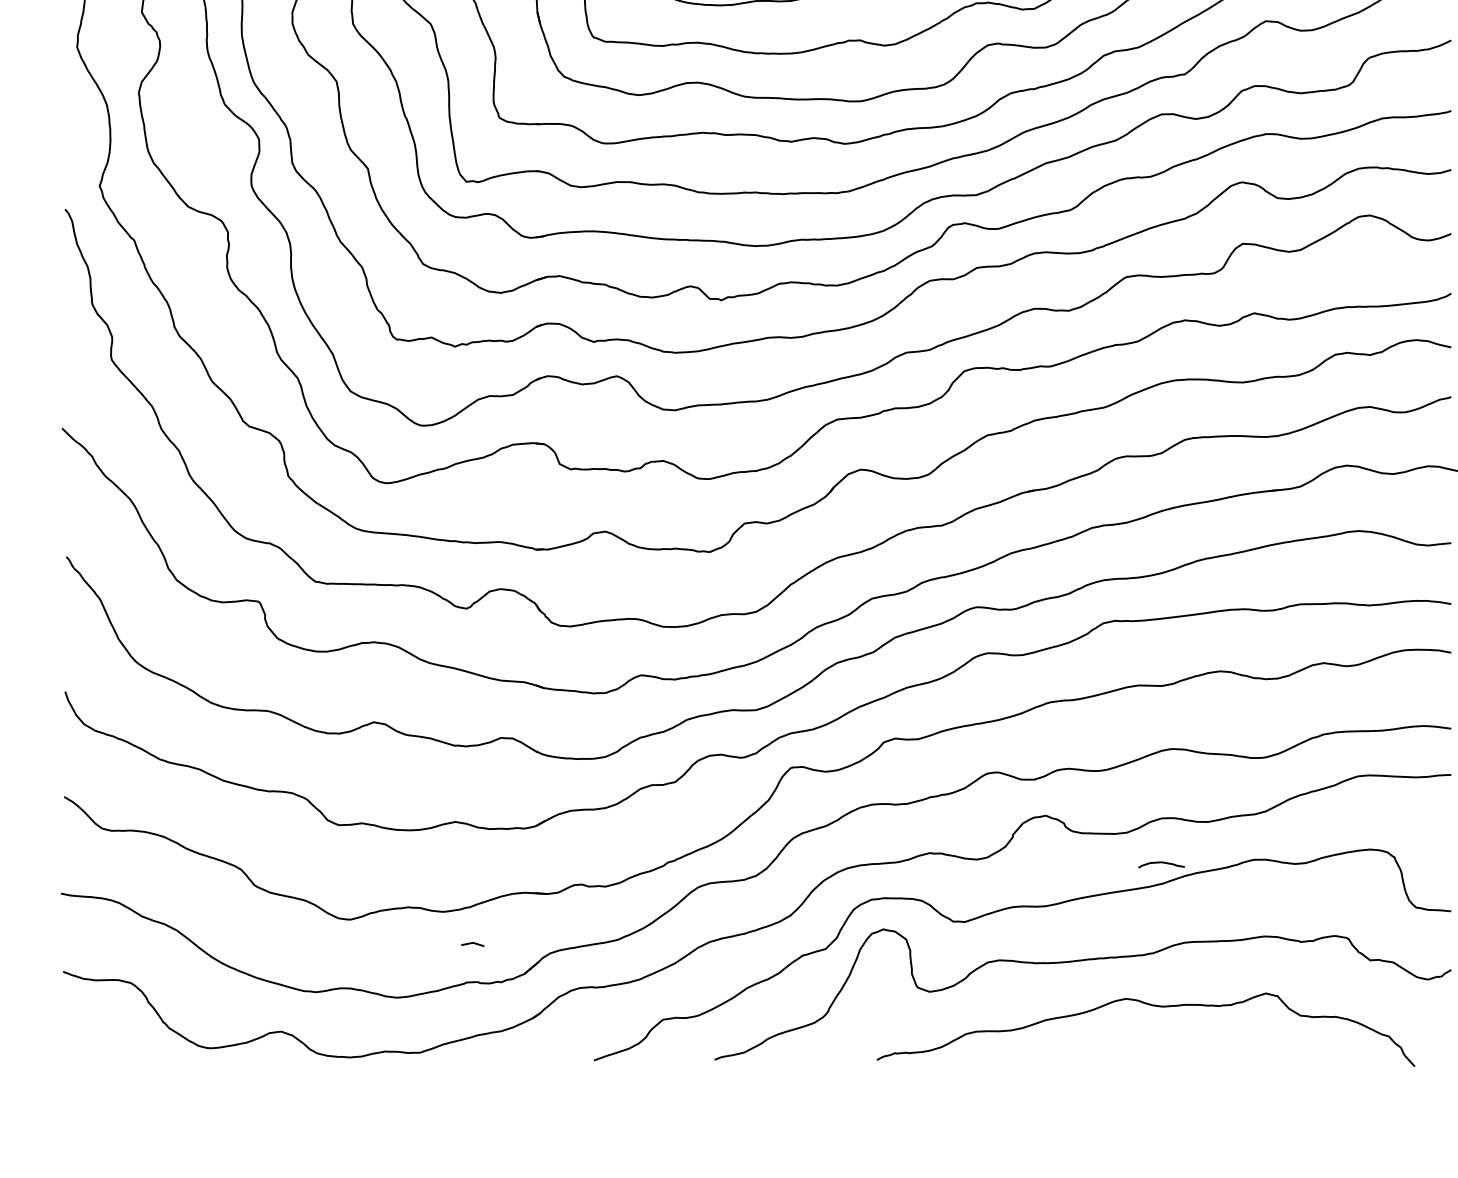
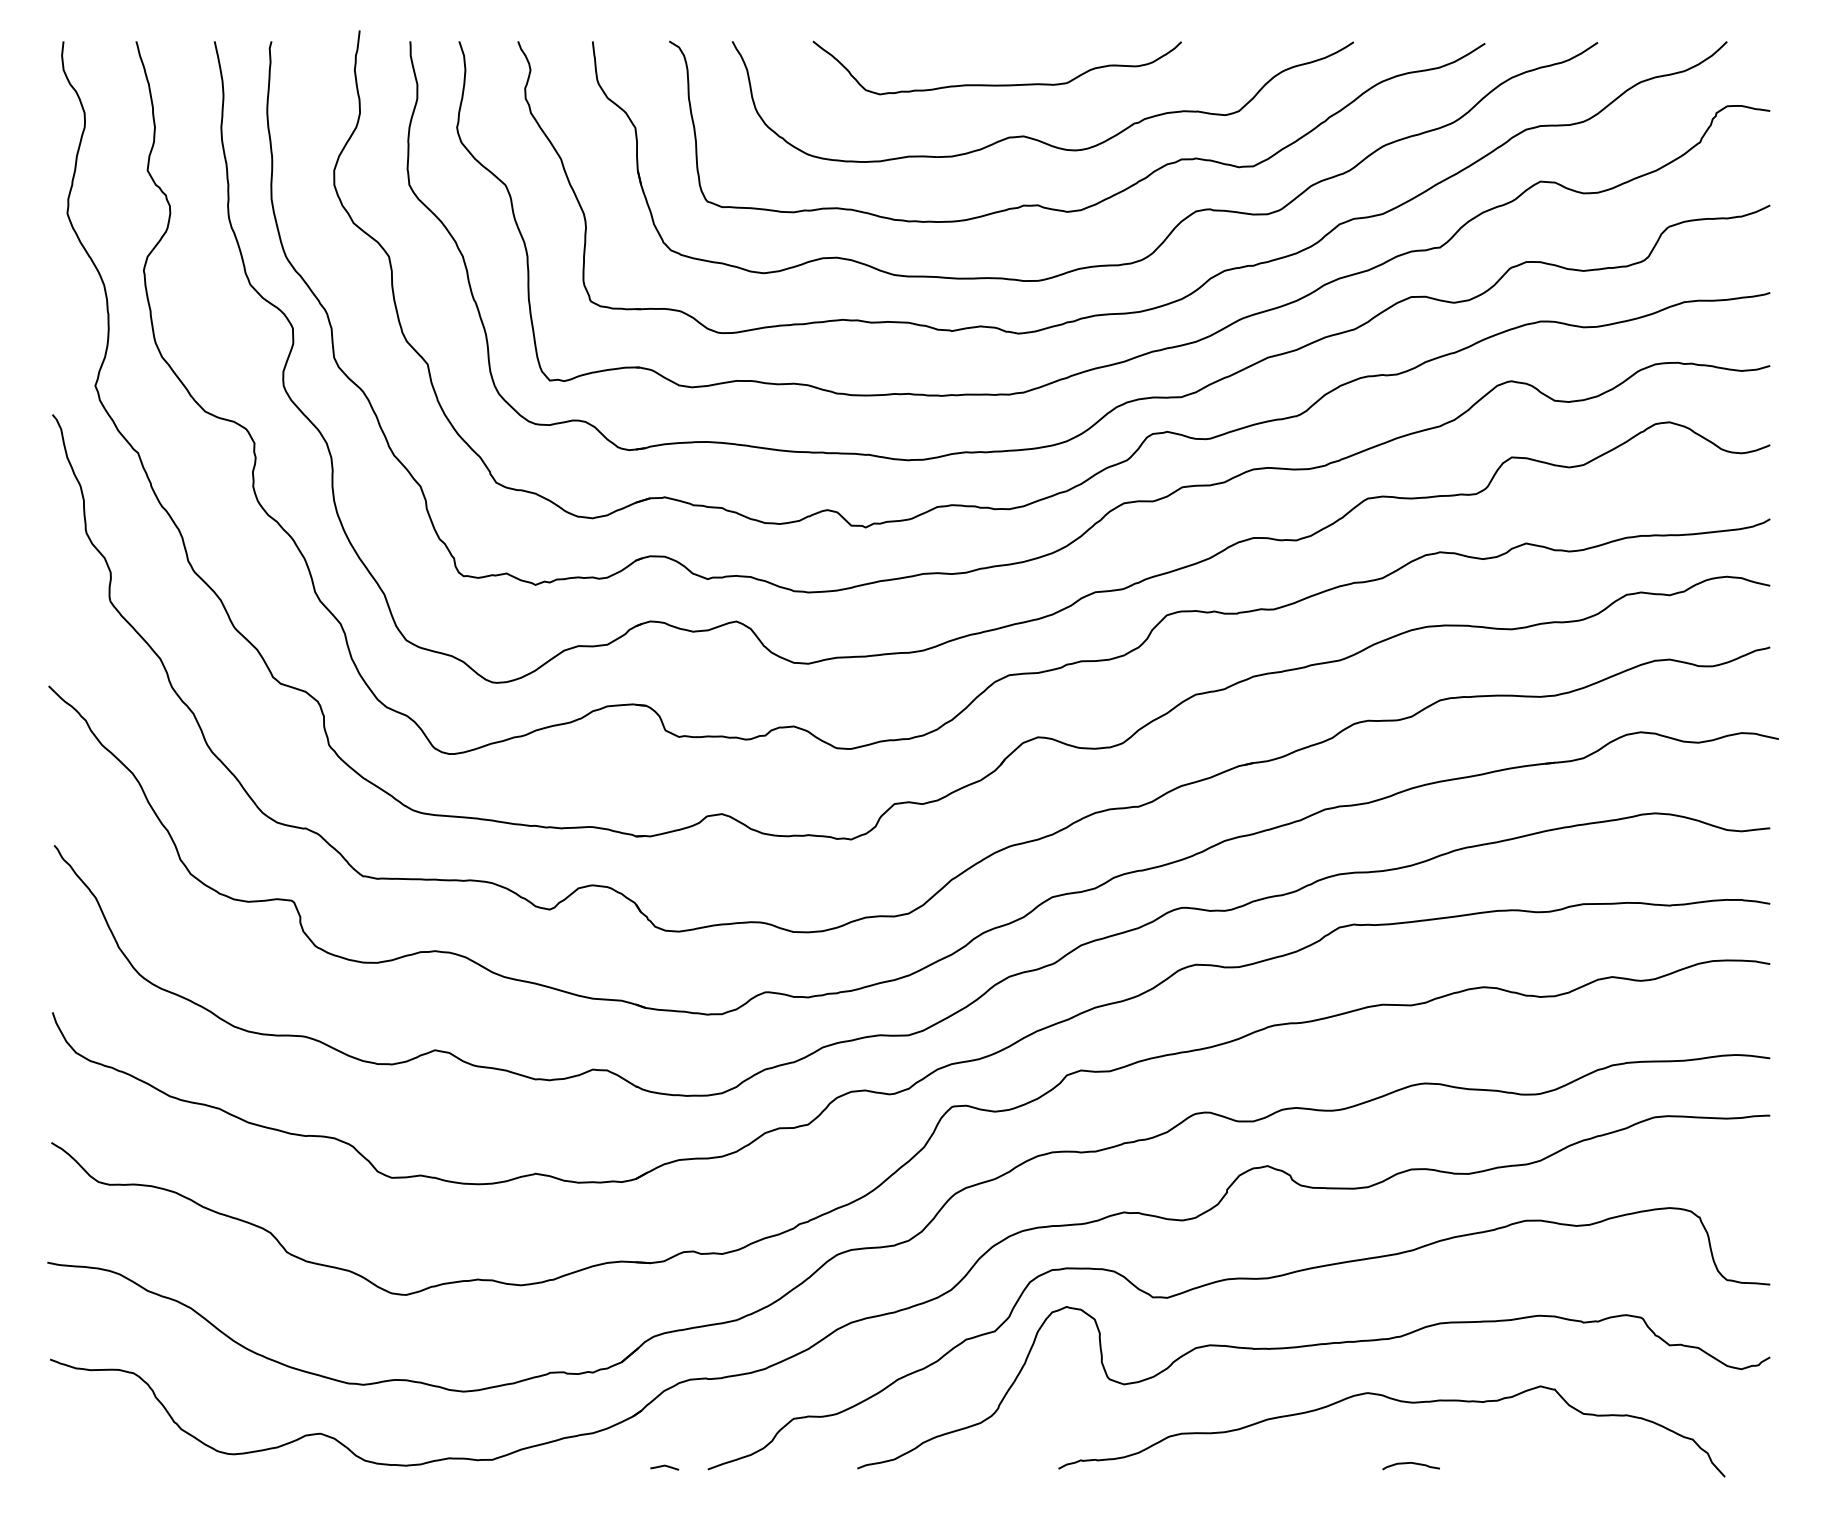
curve: (1161, 862) -> (1410, 1463), moved
line: (472, 943) -> (664, 1466), moved

